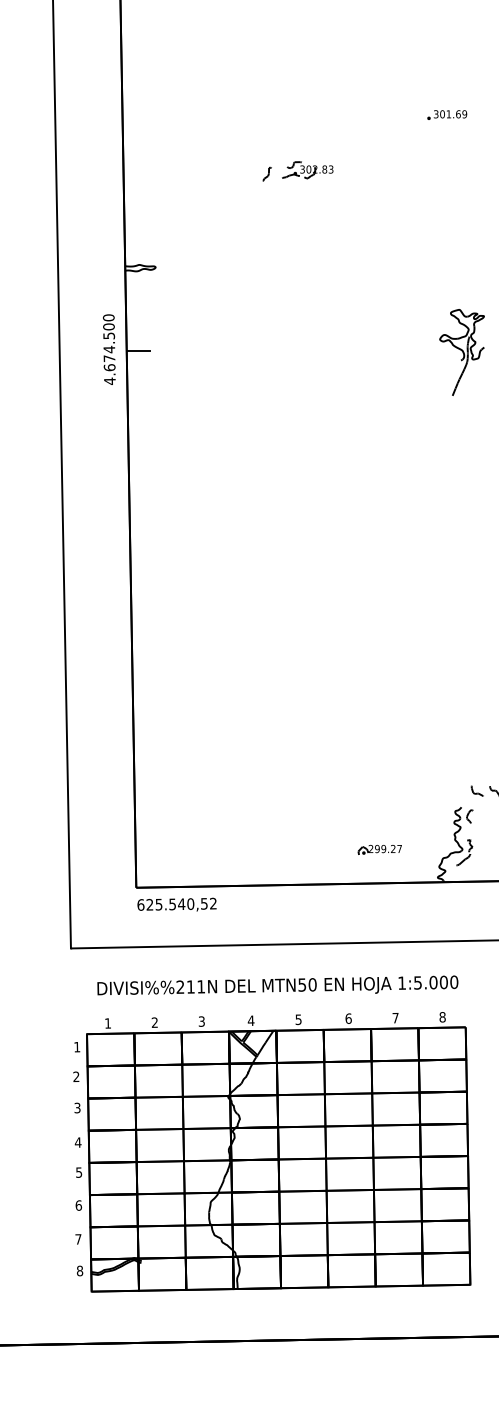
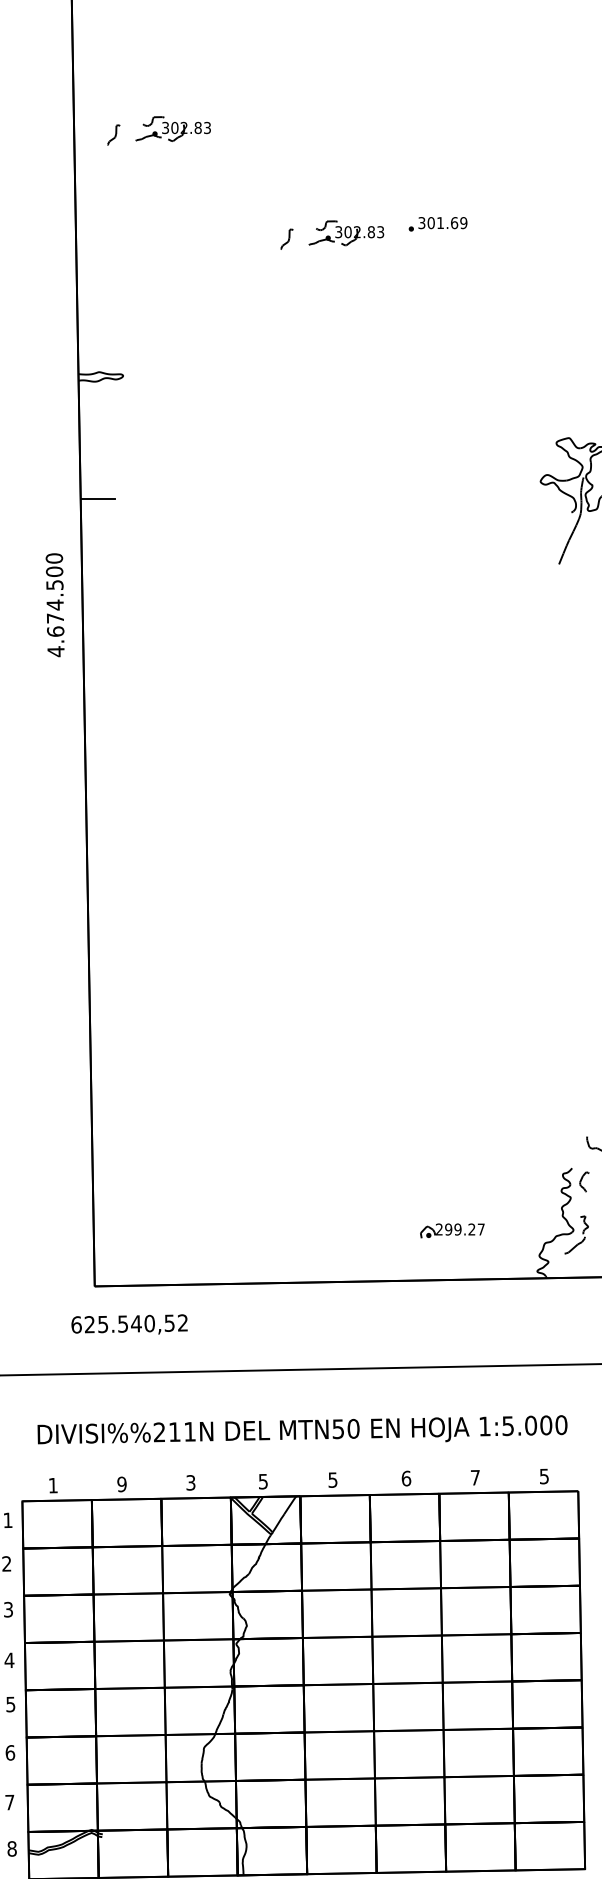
part: (179, 100) -> (158, 130), added
text: (447, 114) -> (438, 223), moved
text: (109, 349) -> (55, 604), moved
text: (176, 904) -> (128, 1324), moved
text: (442, 1017) -> (544, 1476), 8 -> 5
text: (250, 1020) -> (262, 1481), 4 -> 5
text: (154, 1022) -> (121, 1484), 2 -> 9

